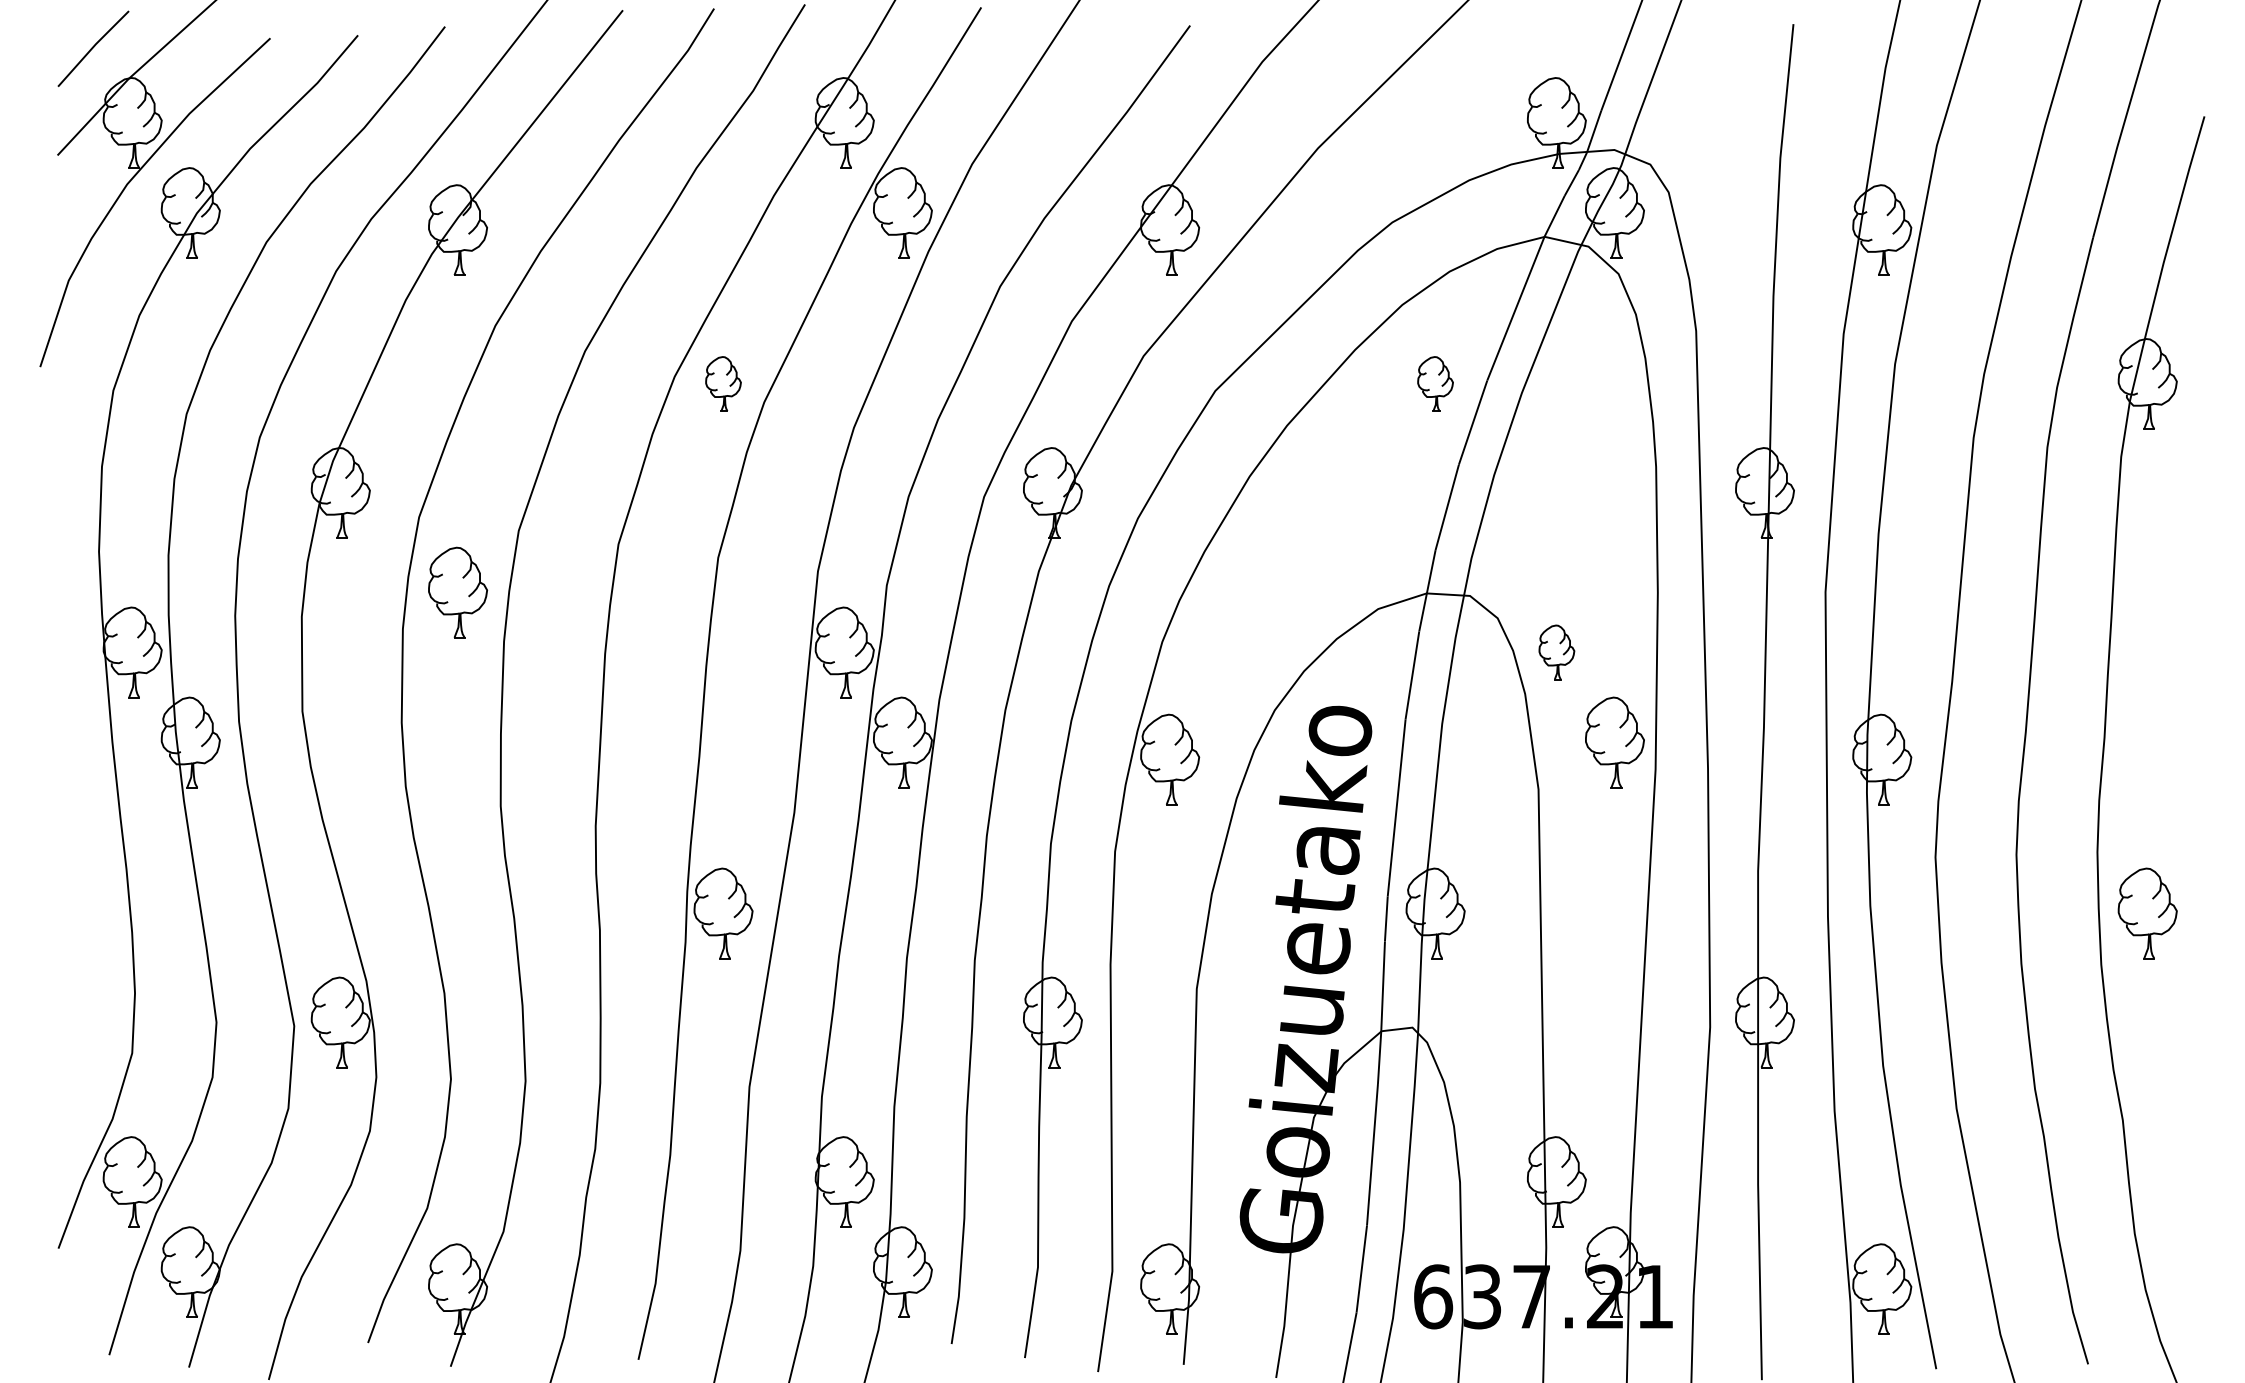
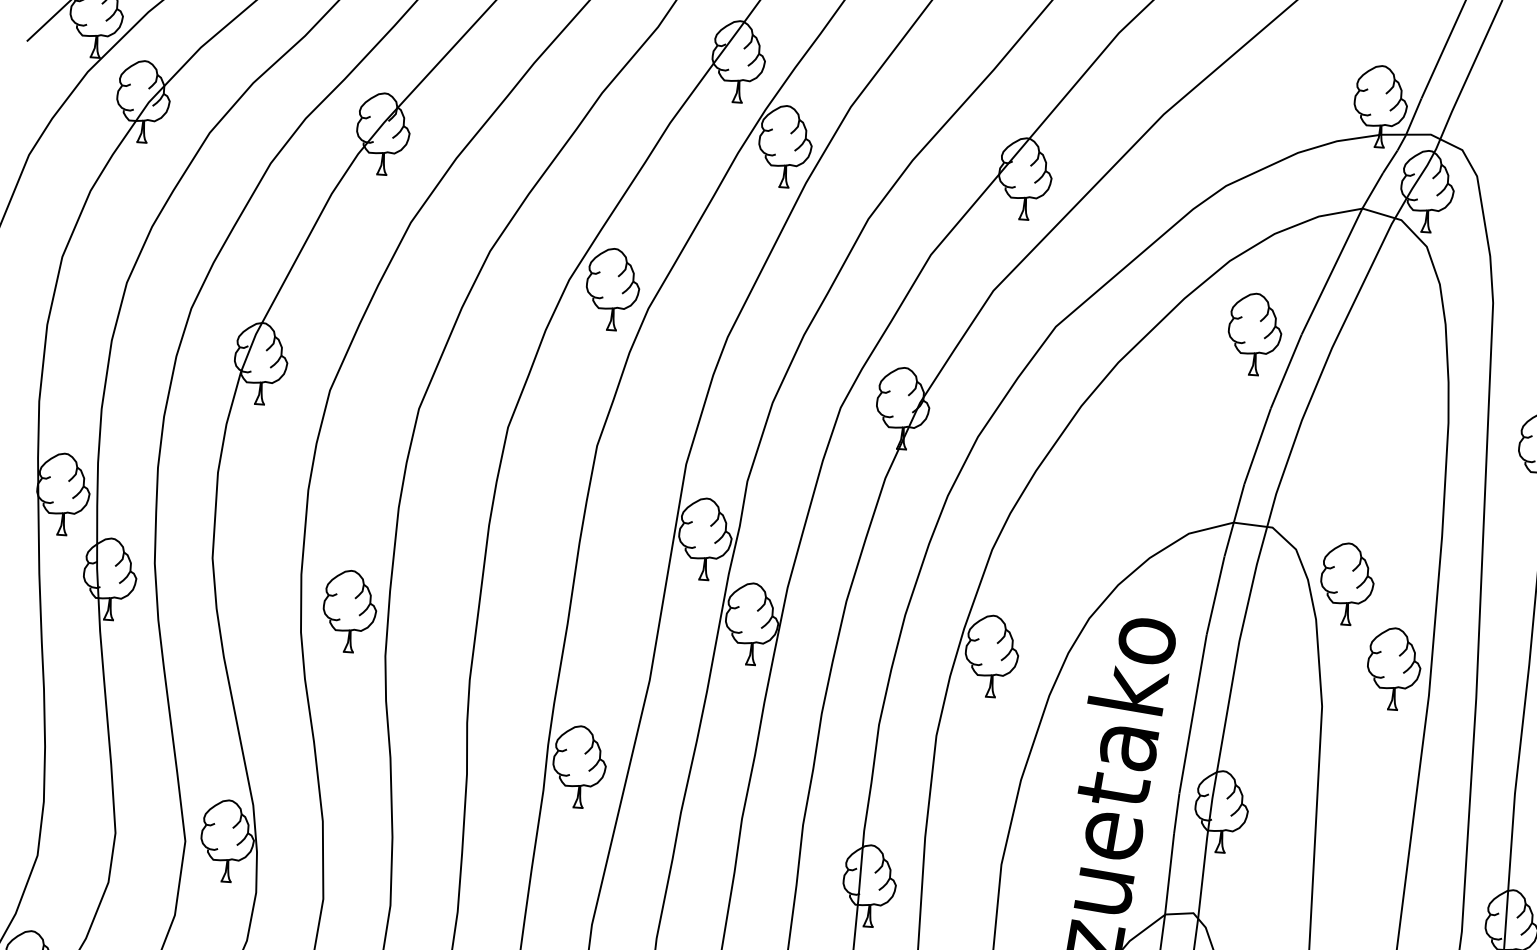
part: (723, 383) -> (612, 289), size x1.67
part: (1435, 383) -> (1254, 333), size x1.67
part: (458, 592) -> (350, 611), moved
part: (1556, 652) -> (1346, 584), size x1.67

